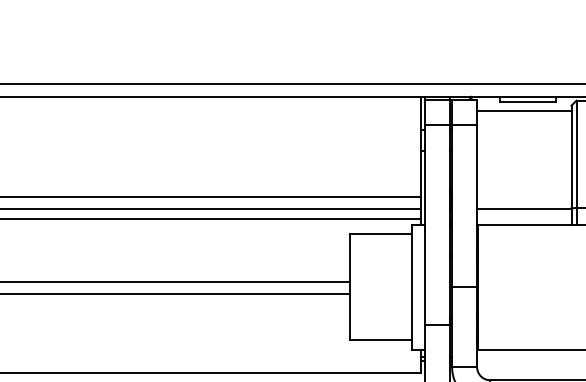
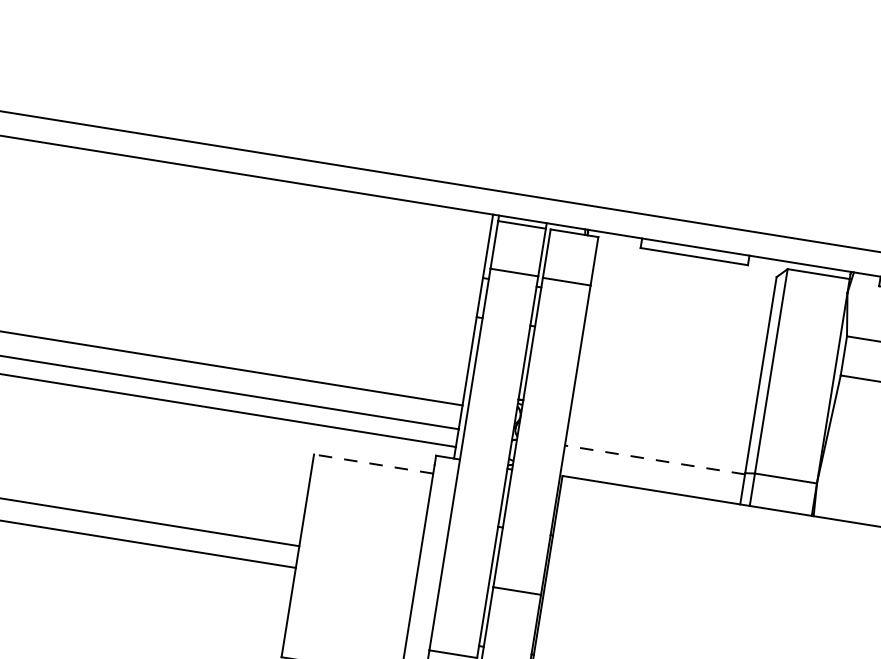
line: (524, 110) -> (685, 272), removed
line: (523, 209) -> (653, 460), solid -> dashed
line: (380, 234) -> (372, 464), solid -> dashed

